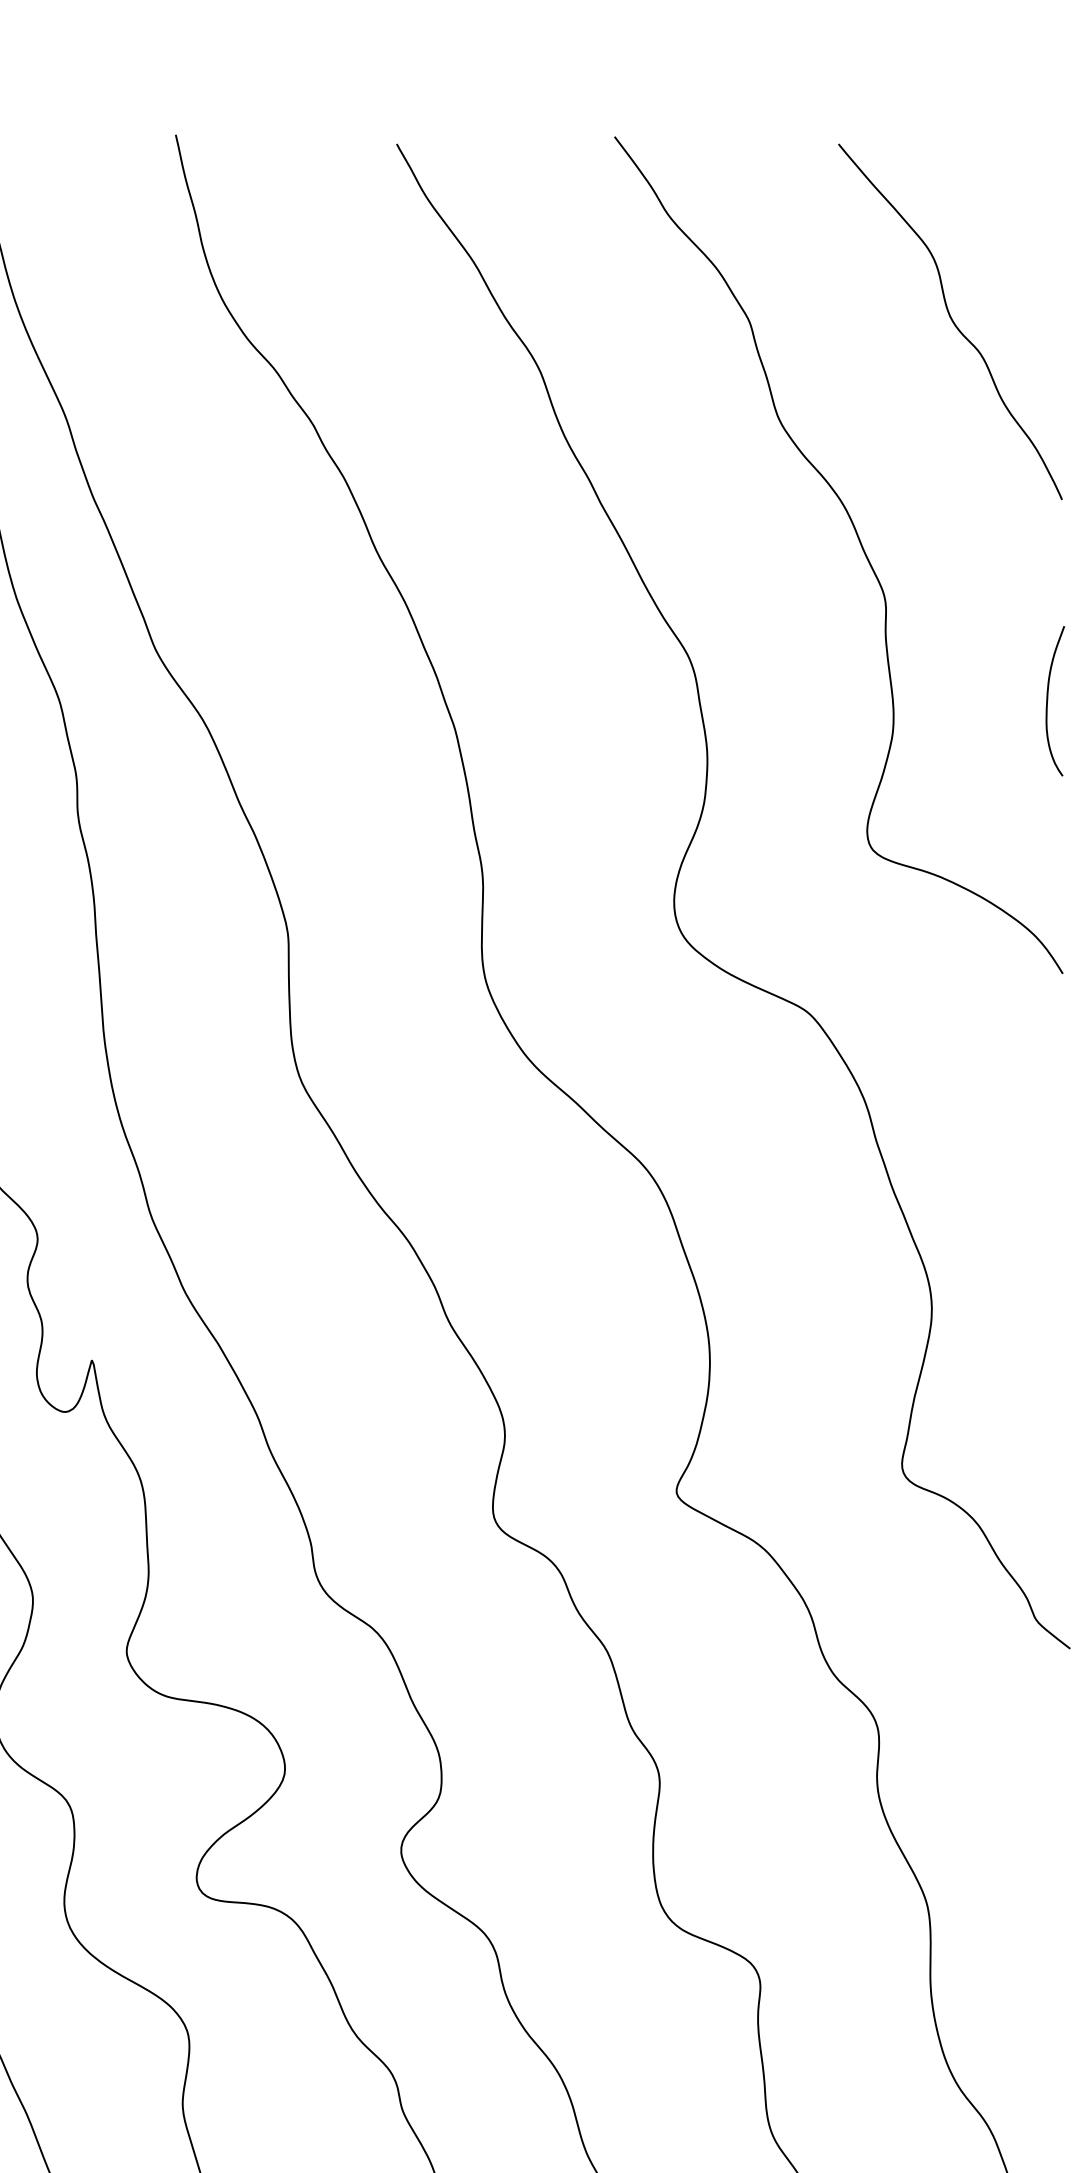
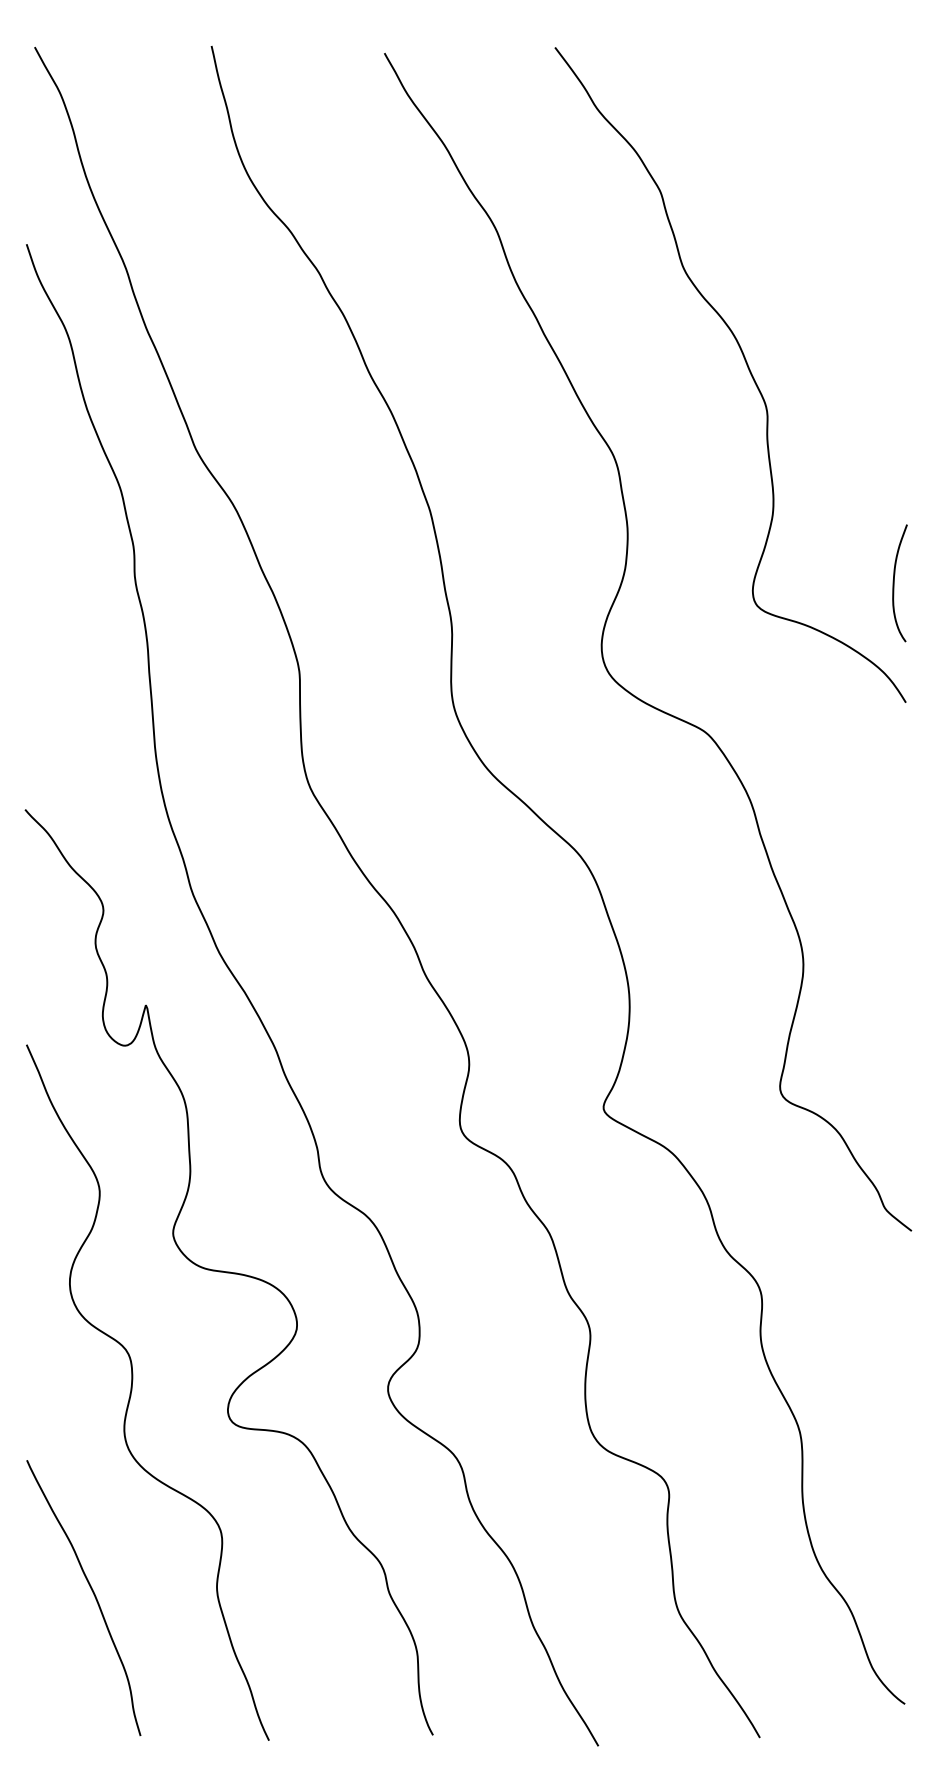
curve: (951, 320) -> (818, 191), removed
curve: (1048, 701) -> (894, 583), moved

